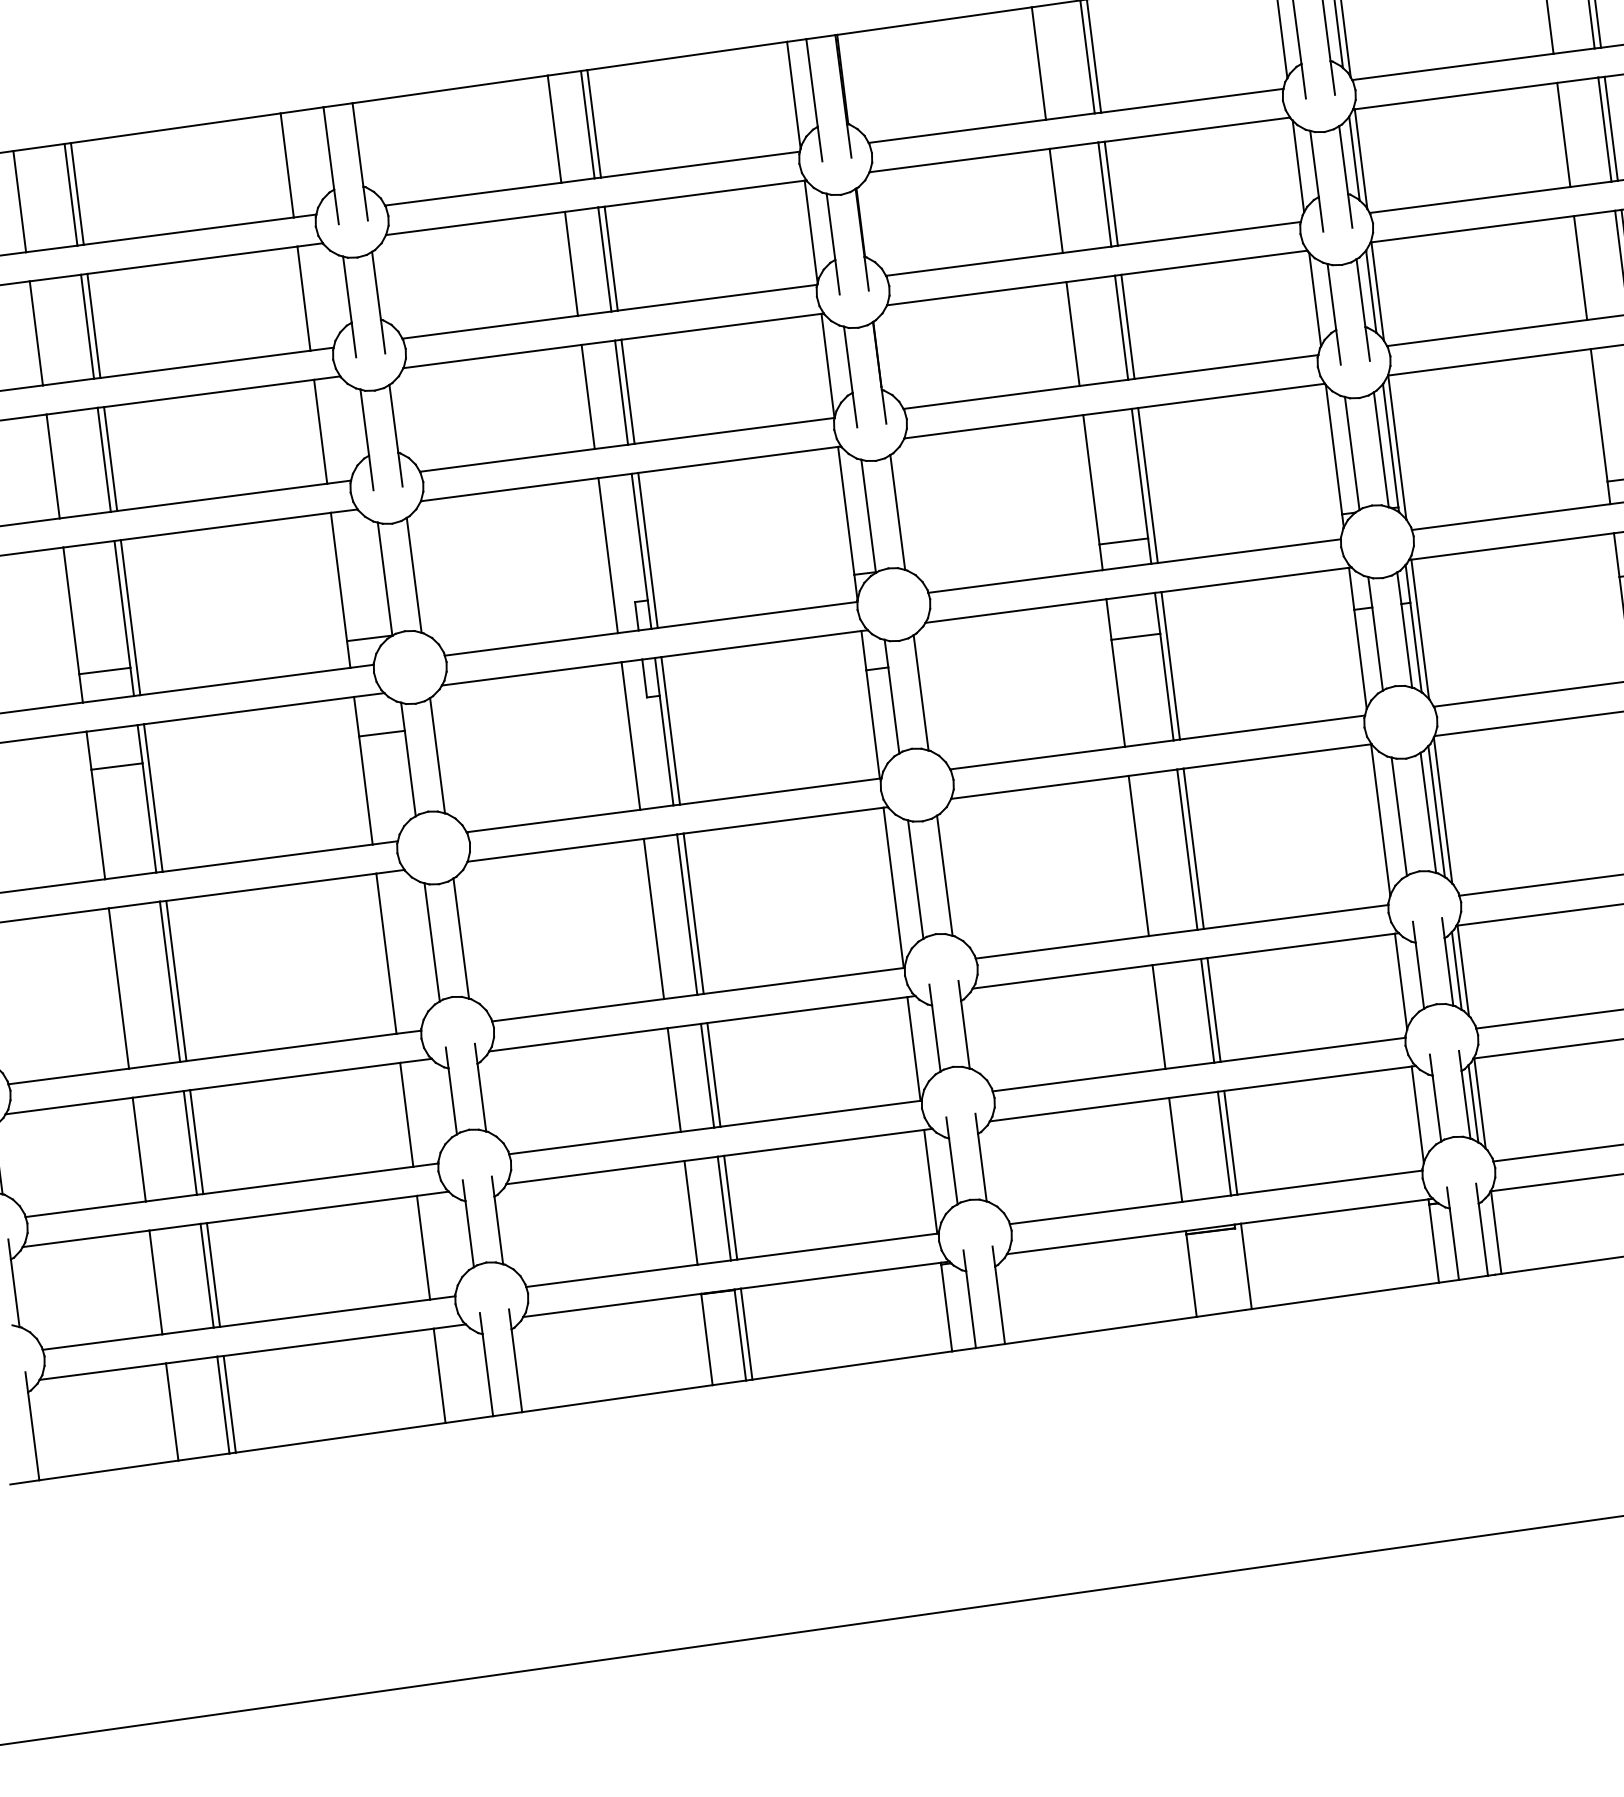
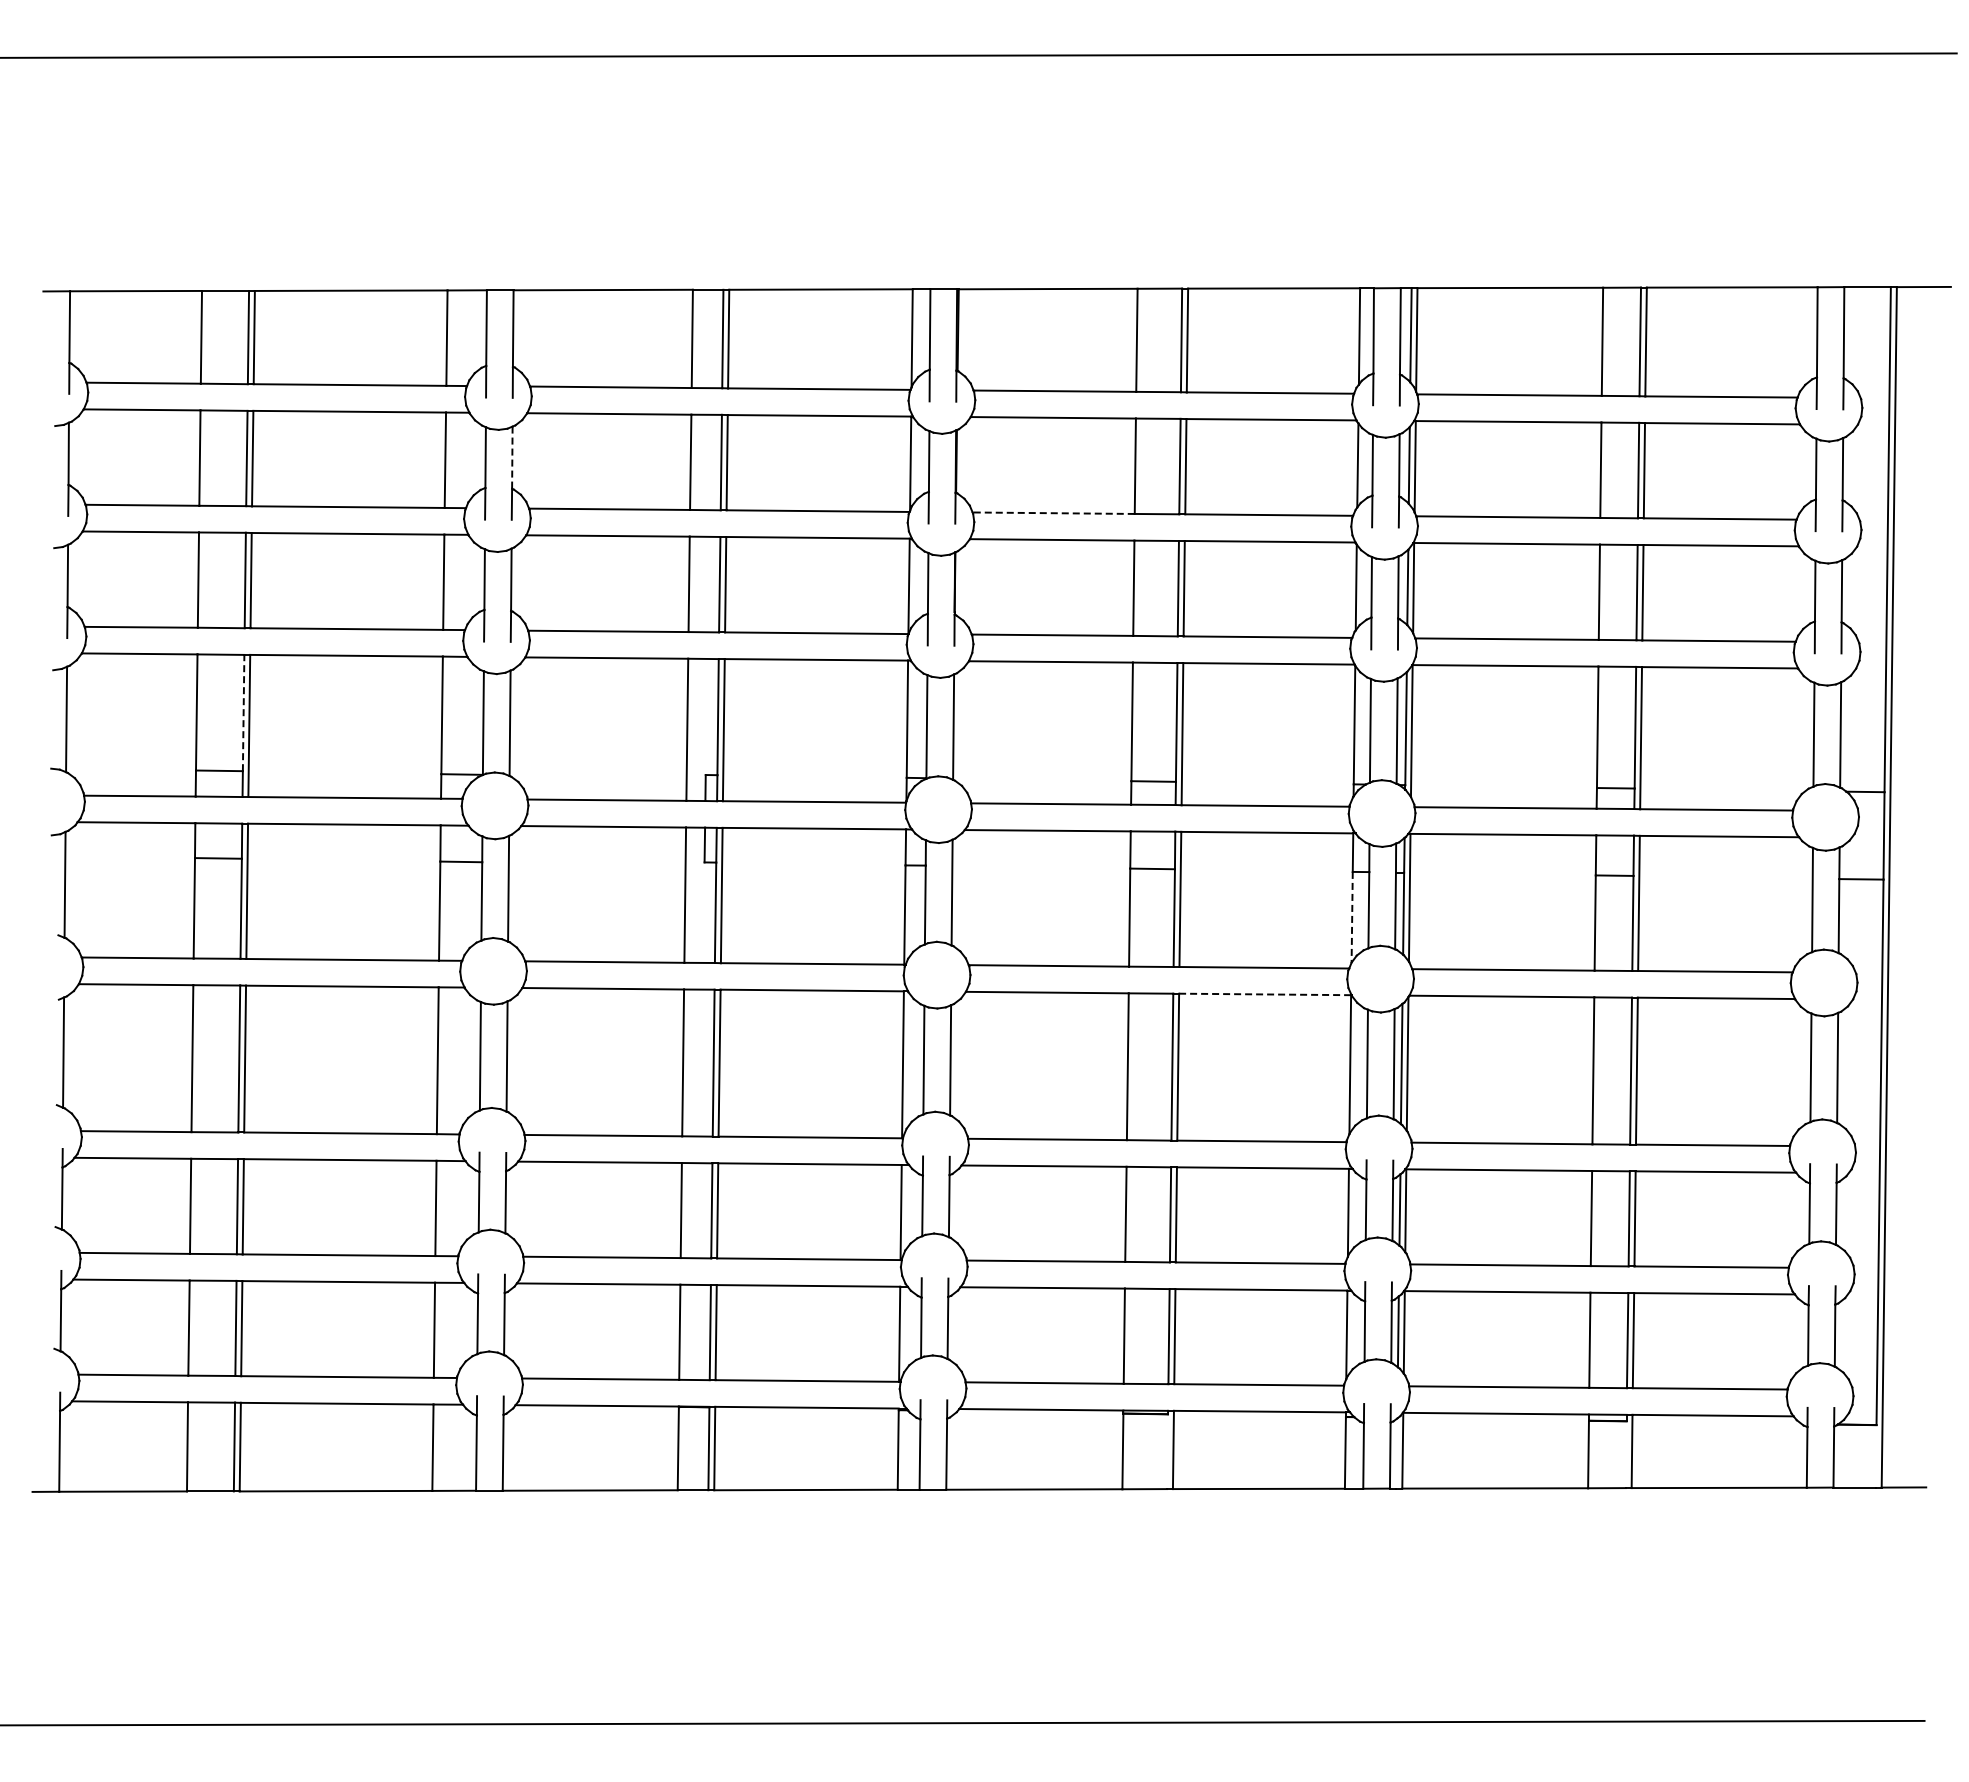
line: (974, 264) -> (1053, 513), solid -> dashed
line: (376, 286) -> (512, 458), solid -> dashed
line: (122, 603) -> (243, 712), solid -> dashed
line: (1360, 659) -> (1352, 917), solid -> dashed
line: (1277, 756) -> (1265, 994), solid -> dashed

